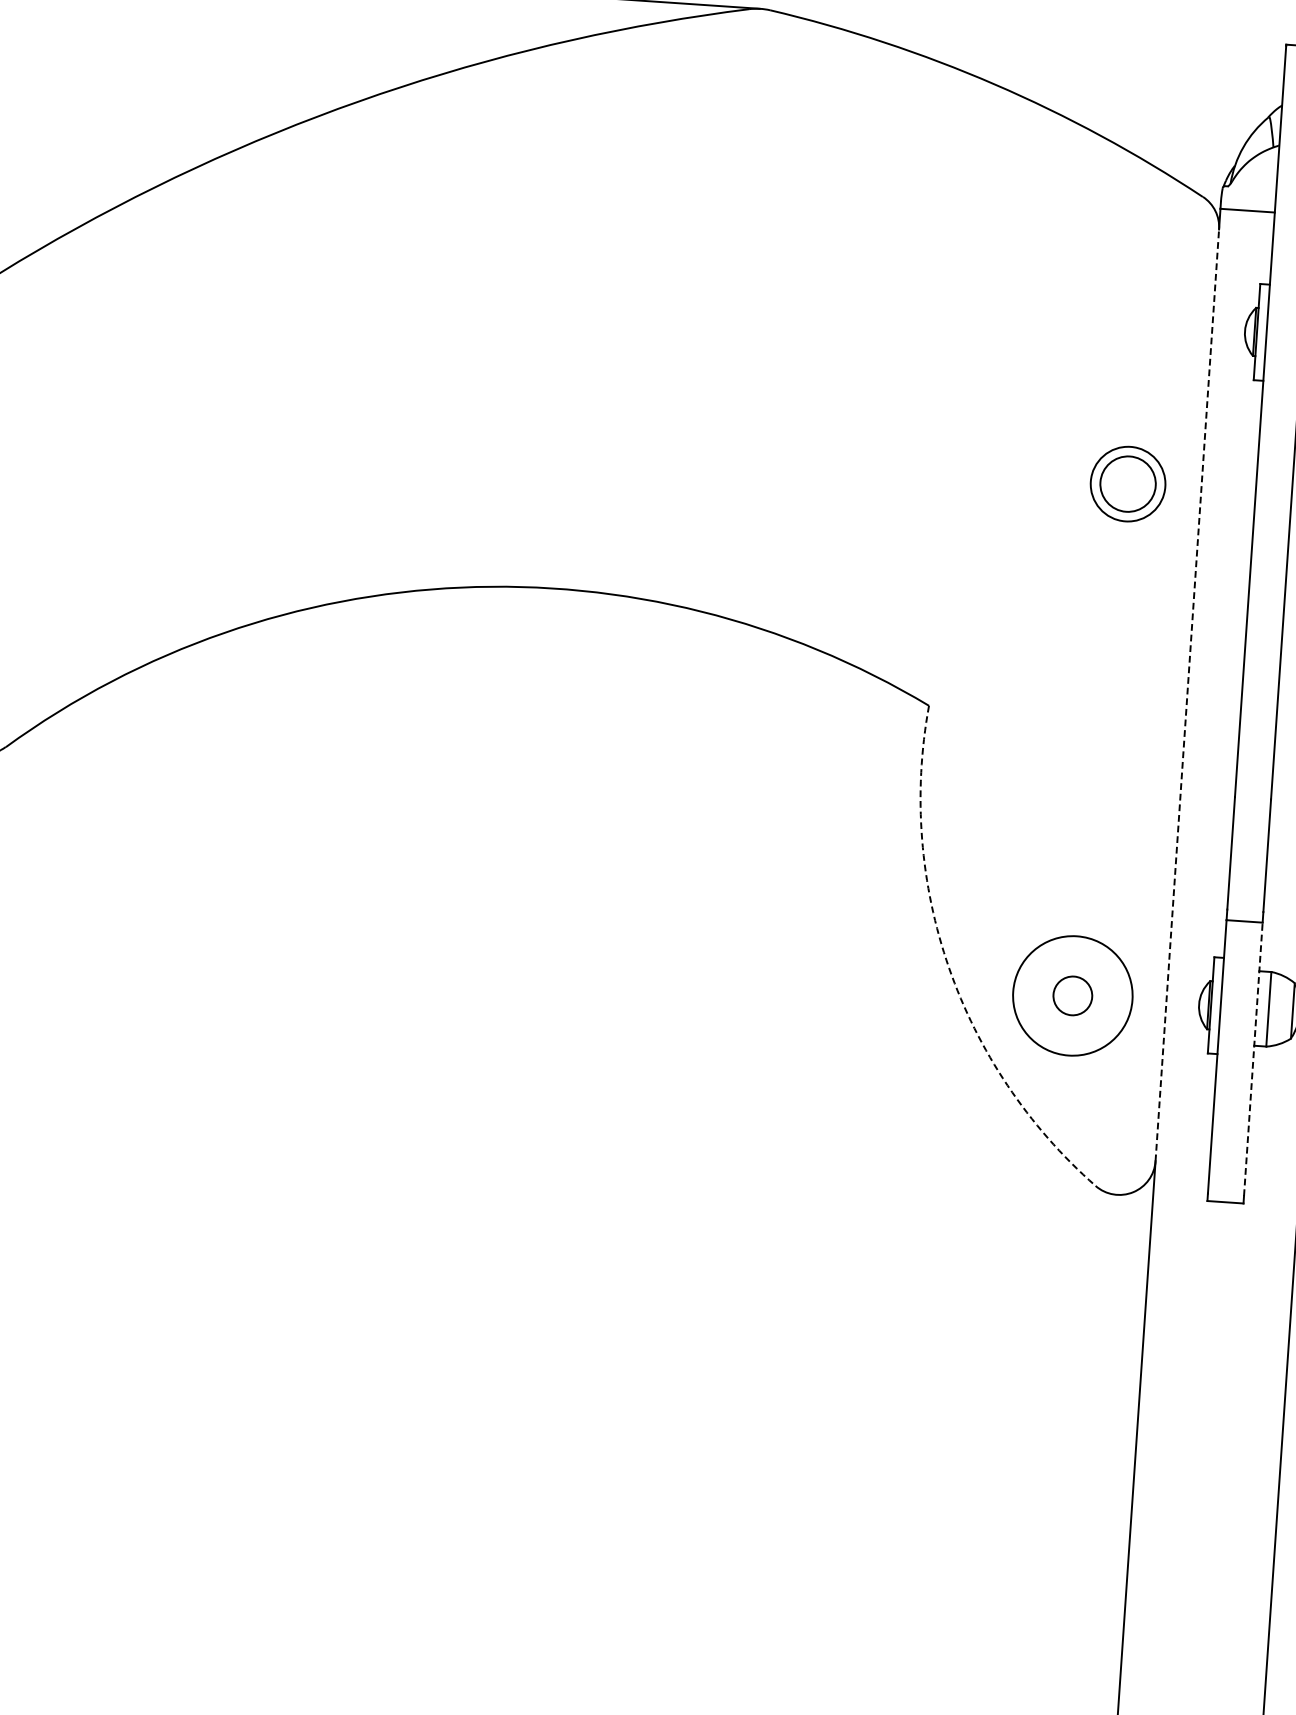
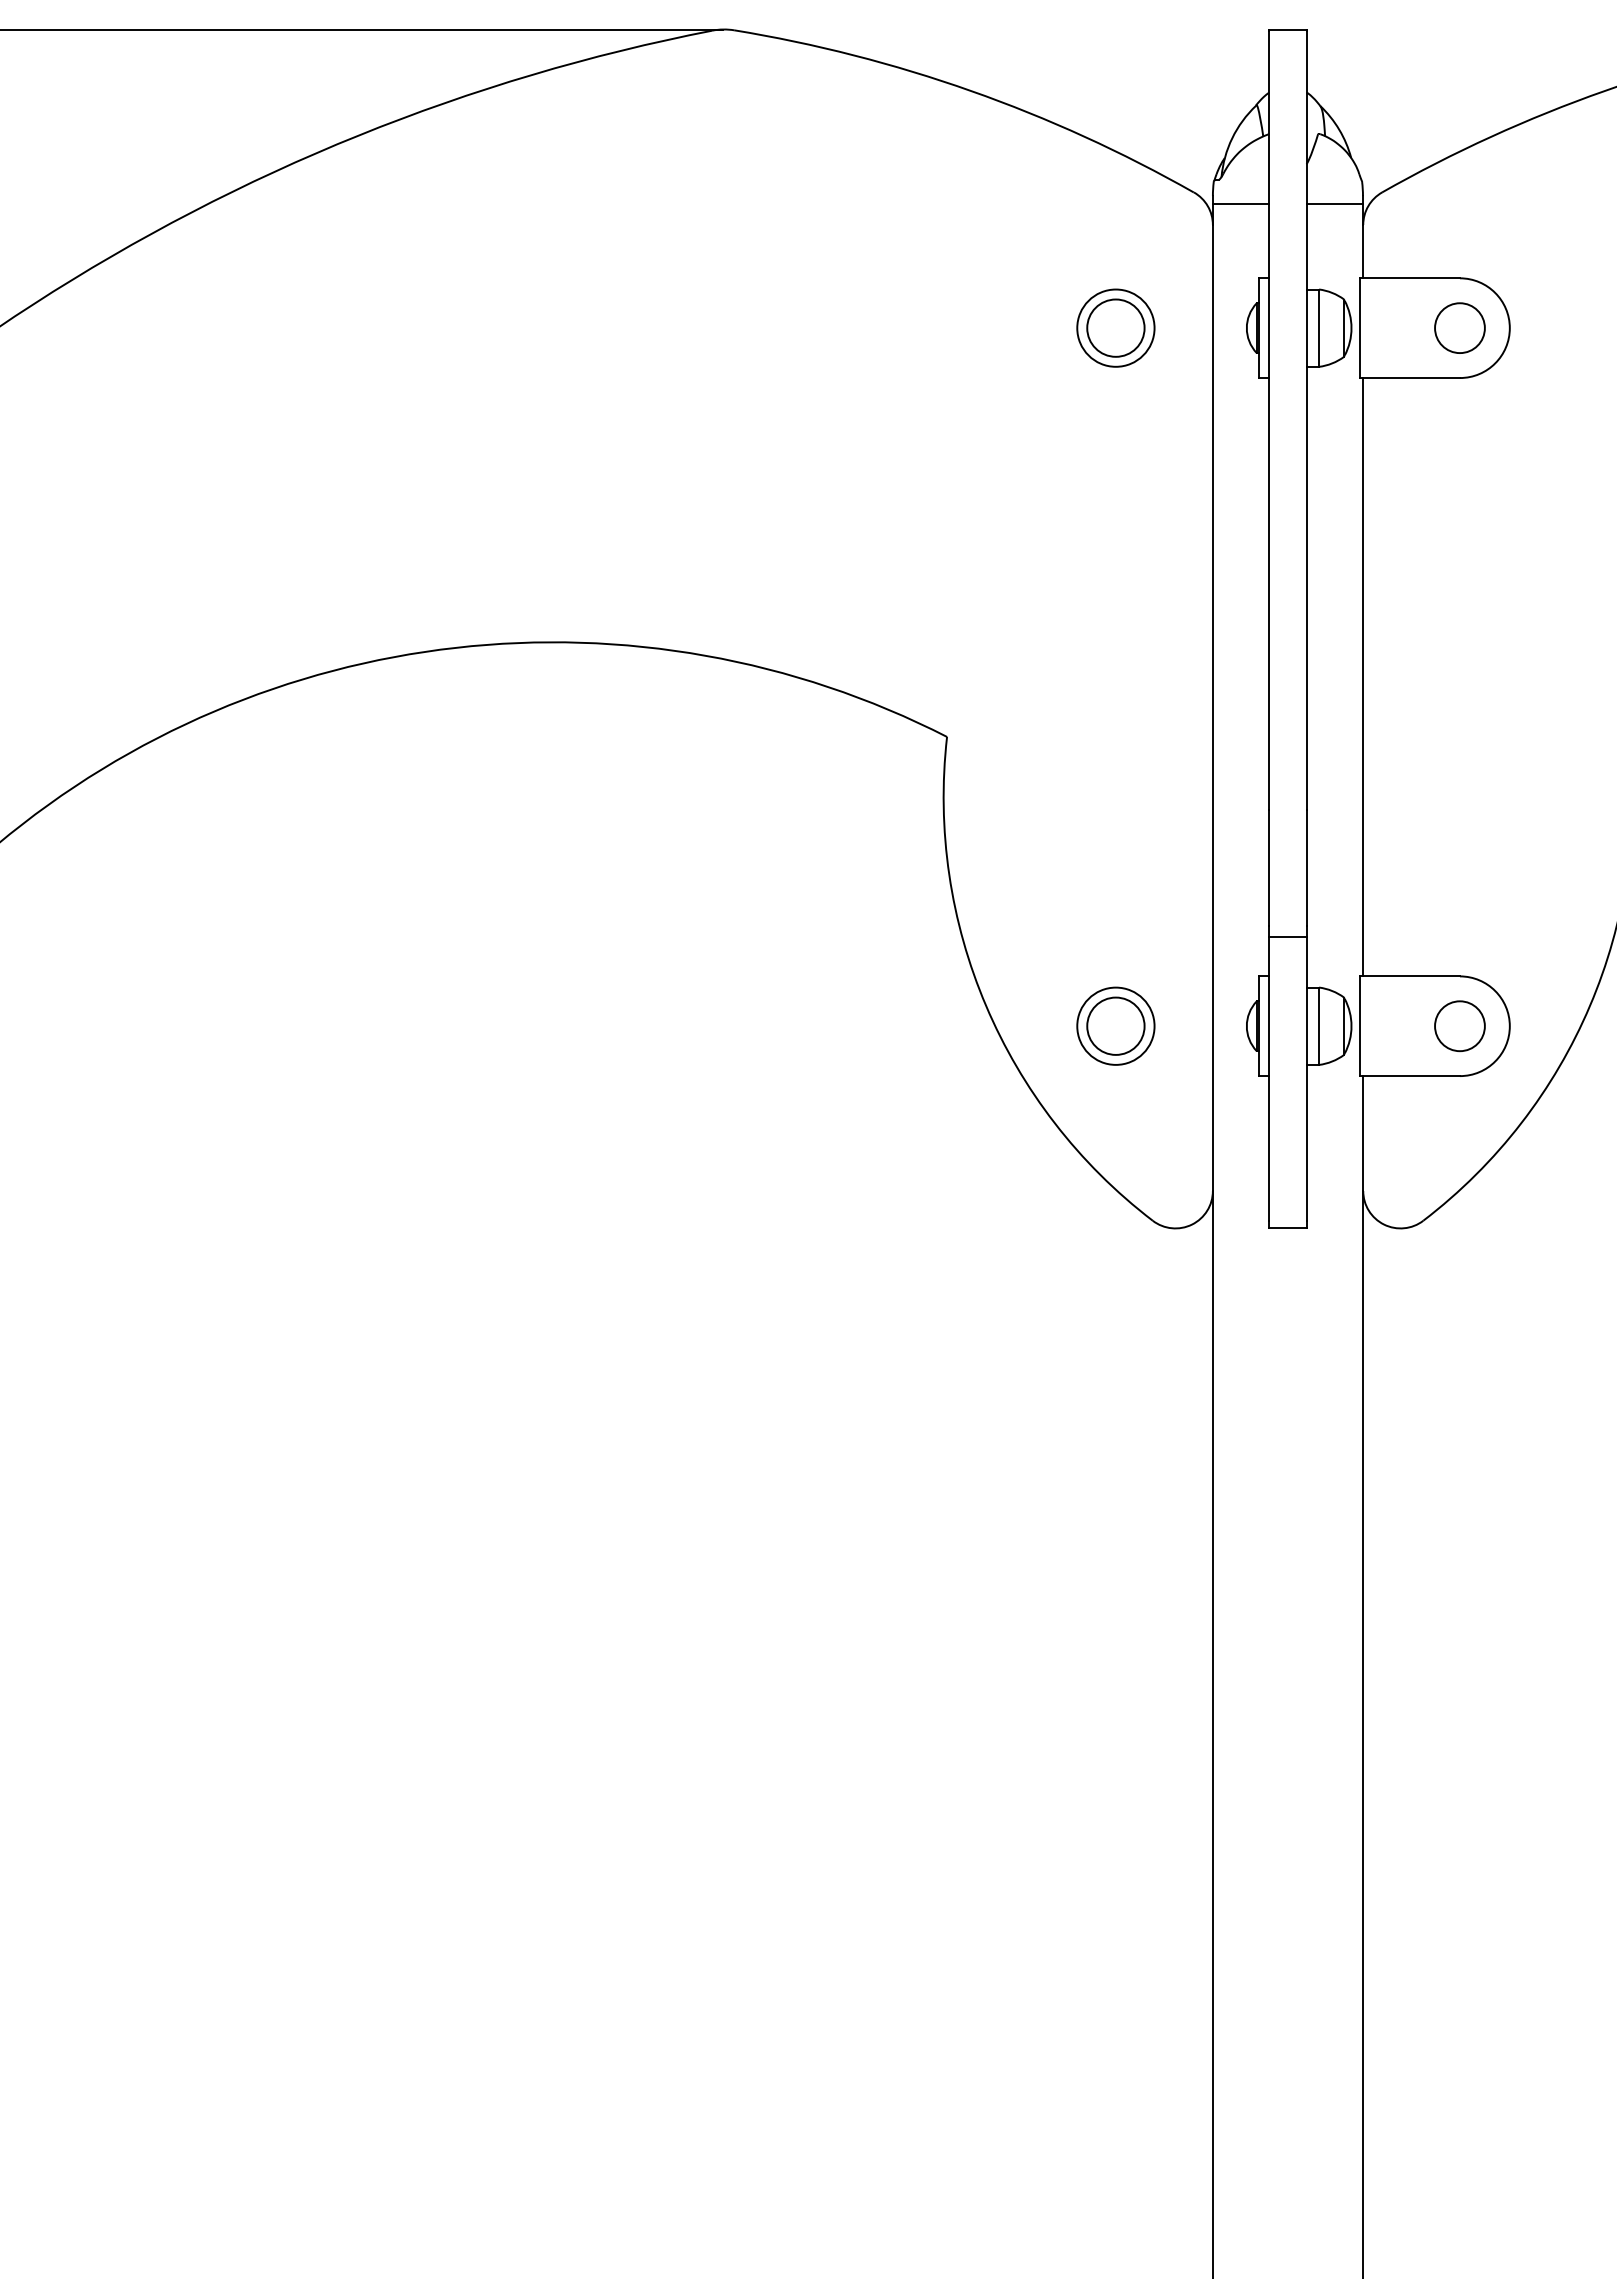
part: (1127, 483) -> (1115, 327), moved
line: (1186, 694) -> (1212, 707), dashed -> solid
arc: (949, 967) -> (986, 1005), dashed -> solid
circle: (1072, 995) -> (1115, 1025), size x0.62
circle: (1072, 995) -> (1115, 1025), size x1.43
line: (1253, 1058) -> (1306, 1078), dashed -> solid

